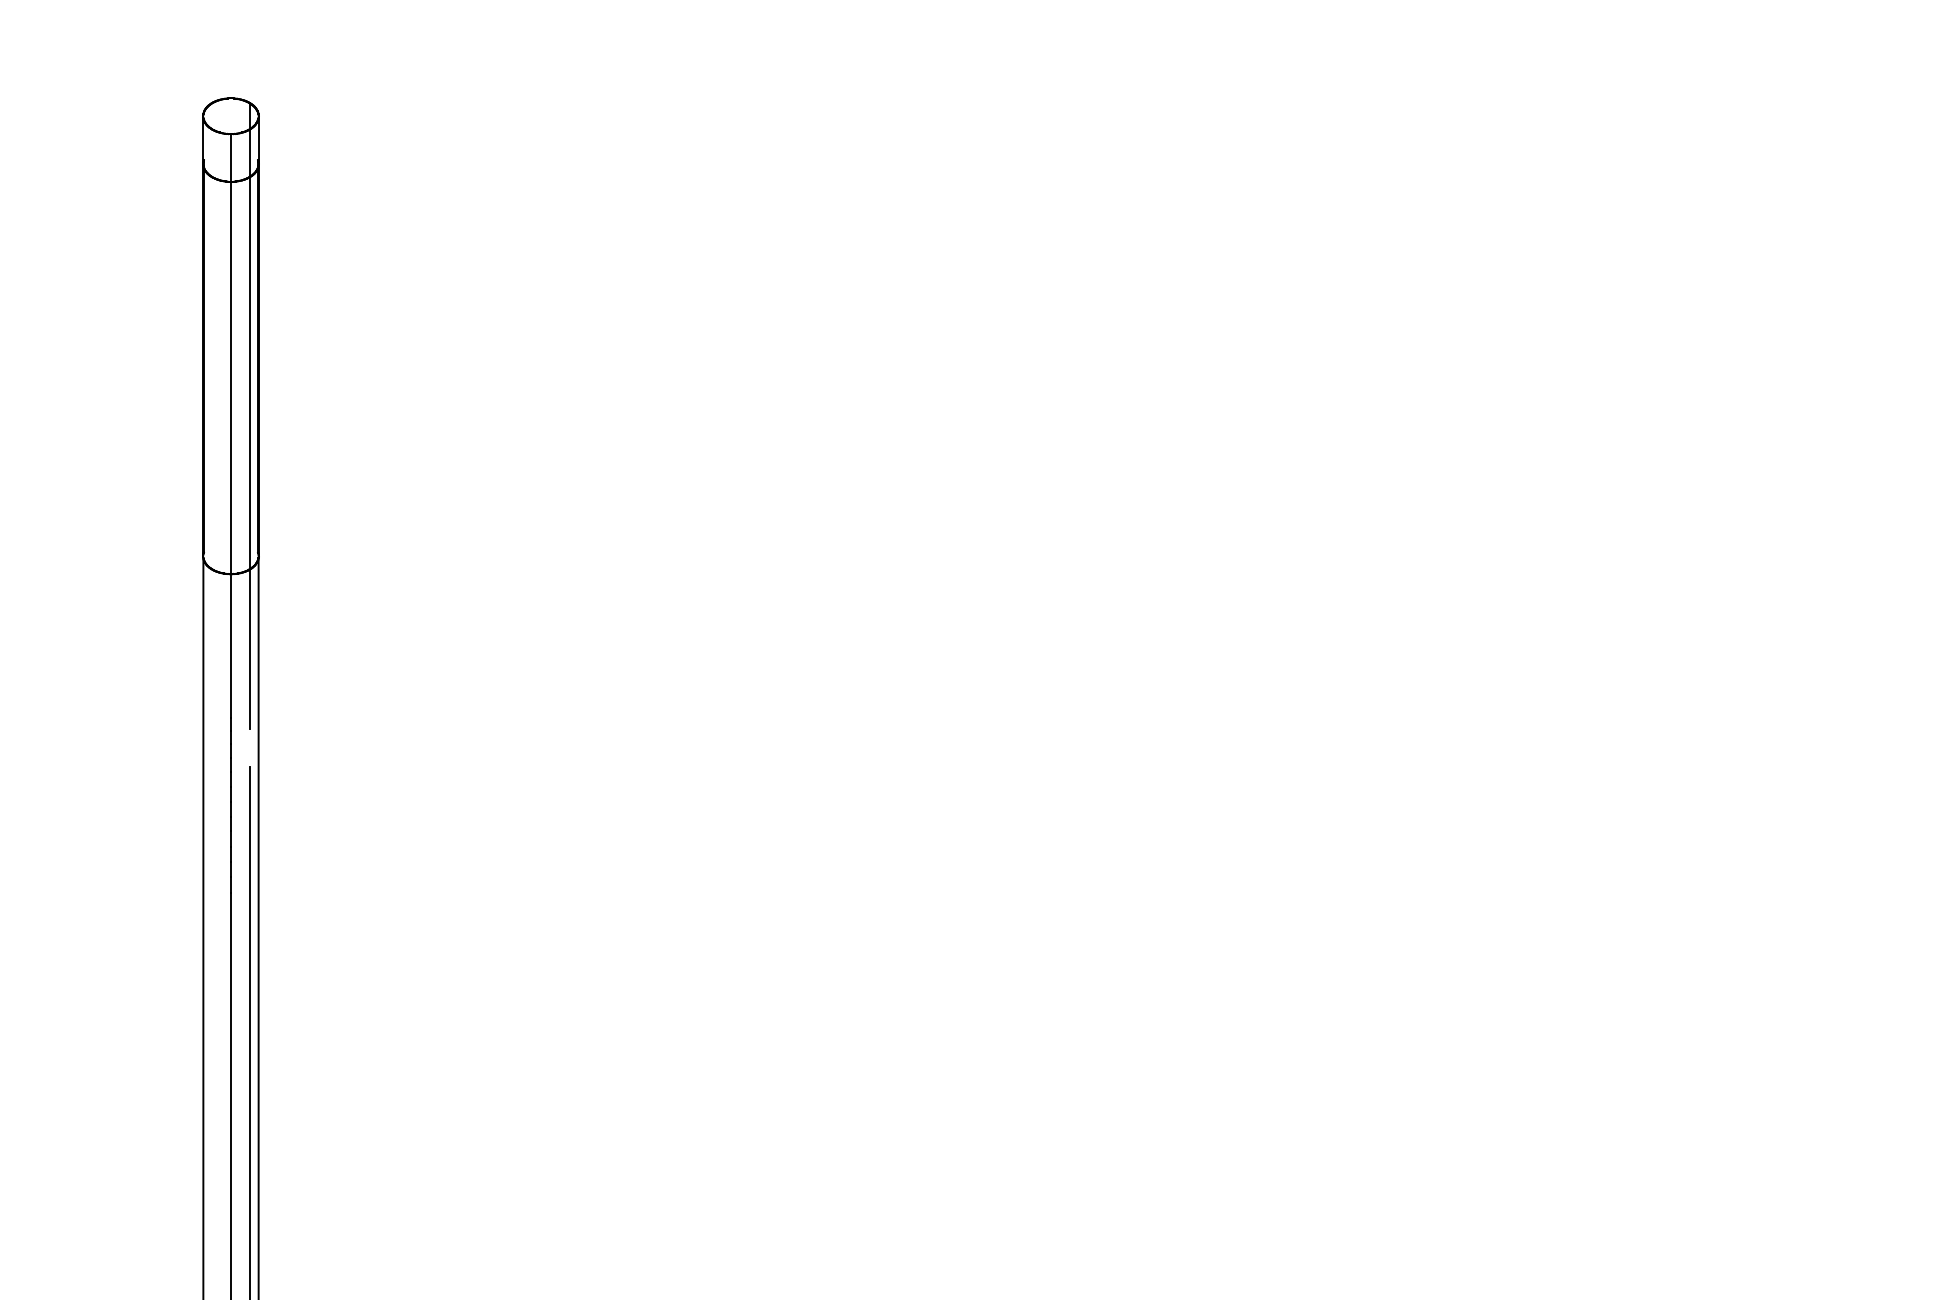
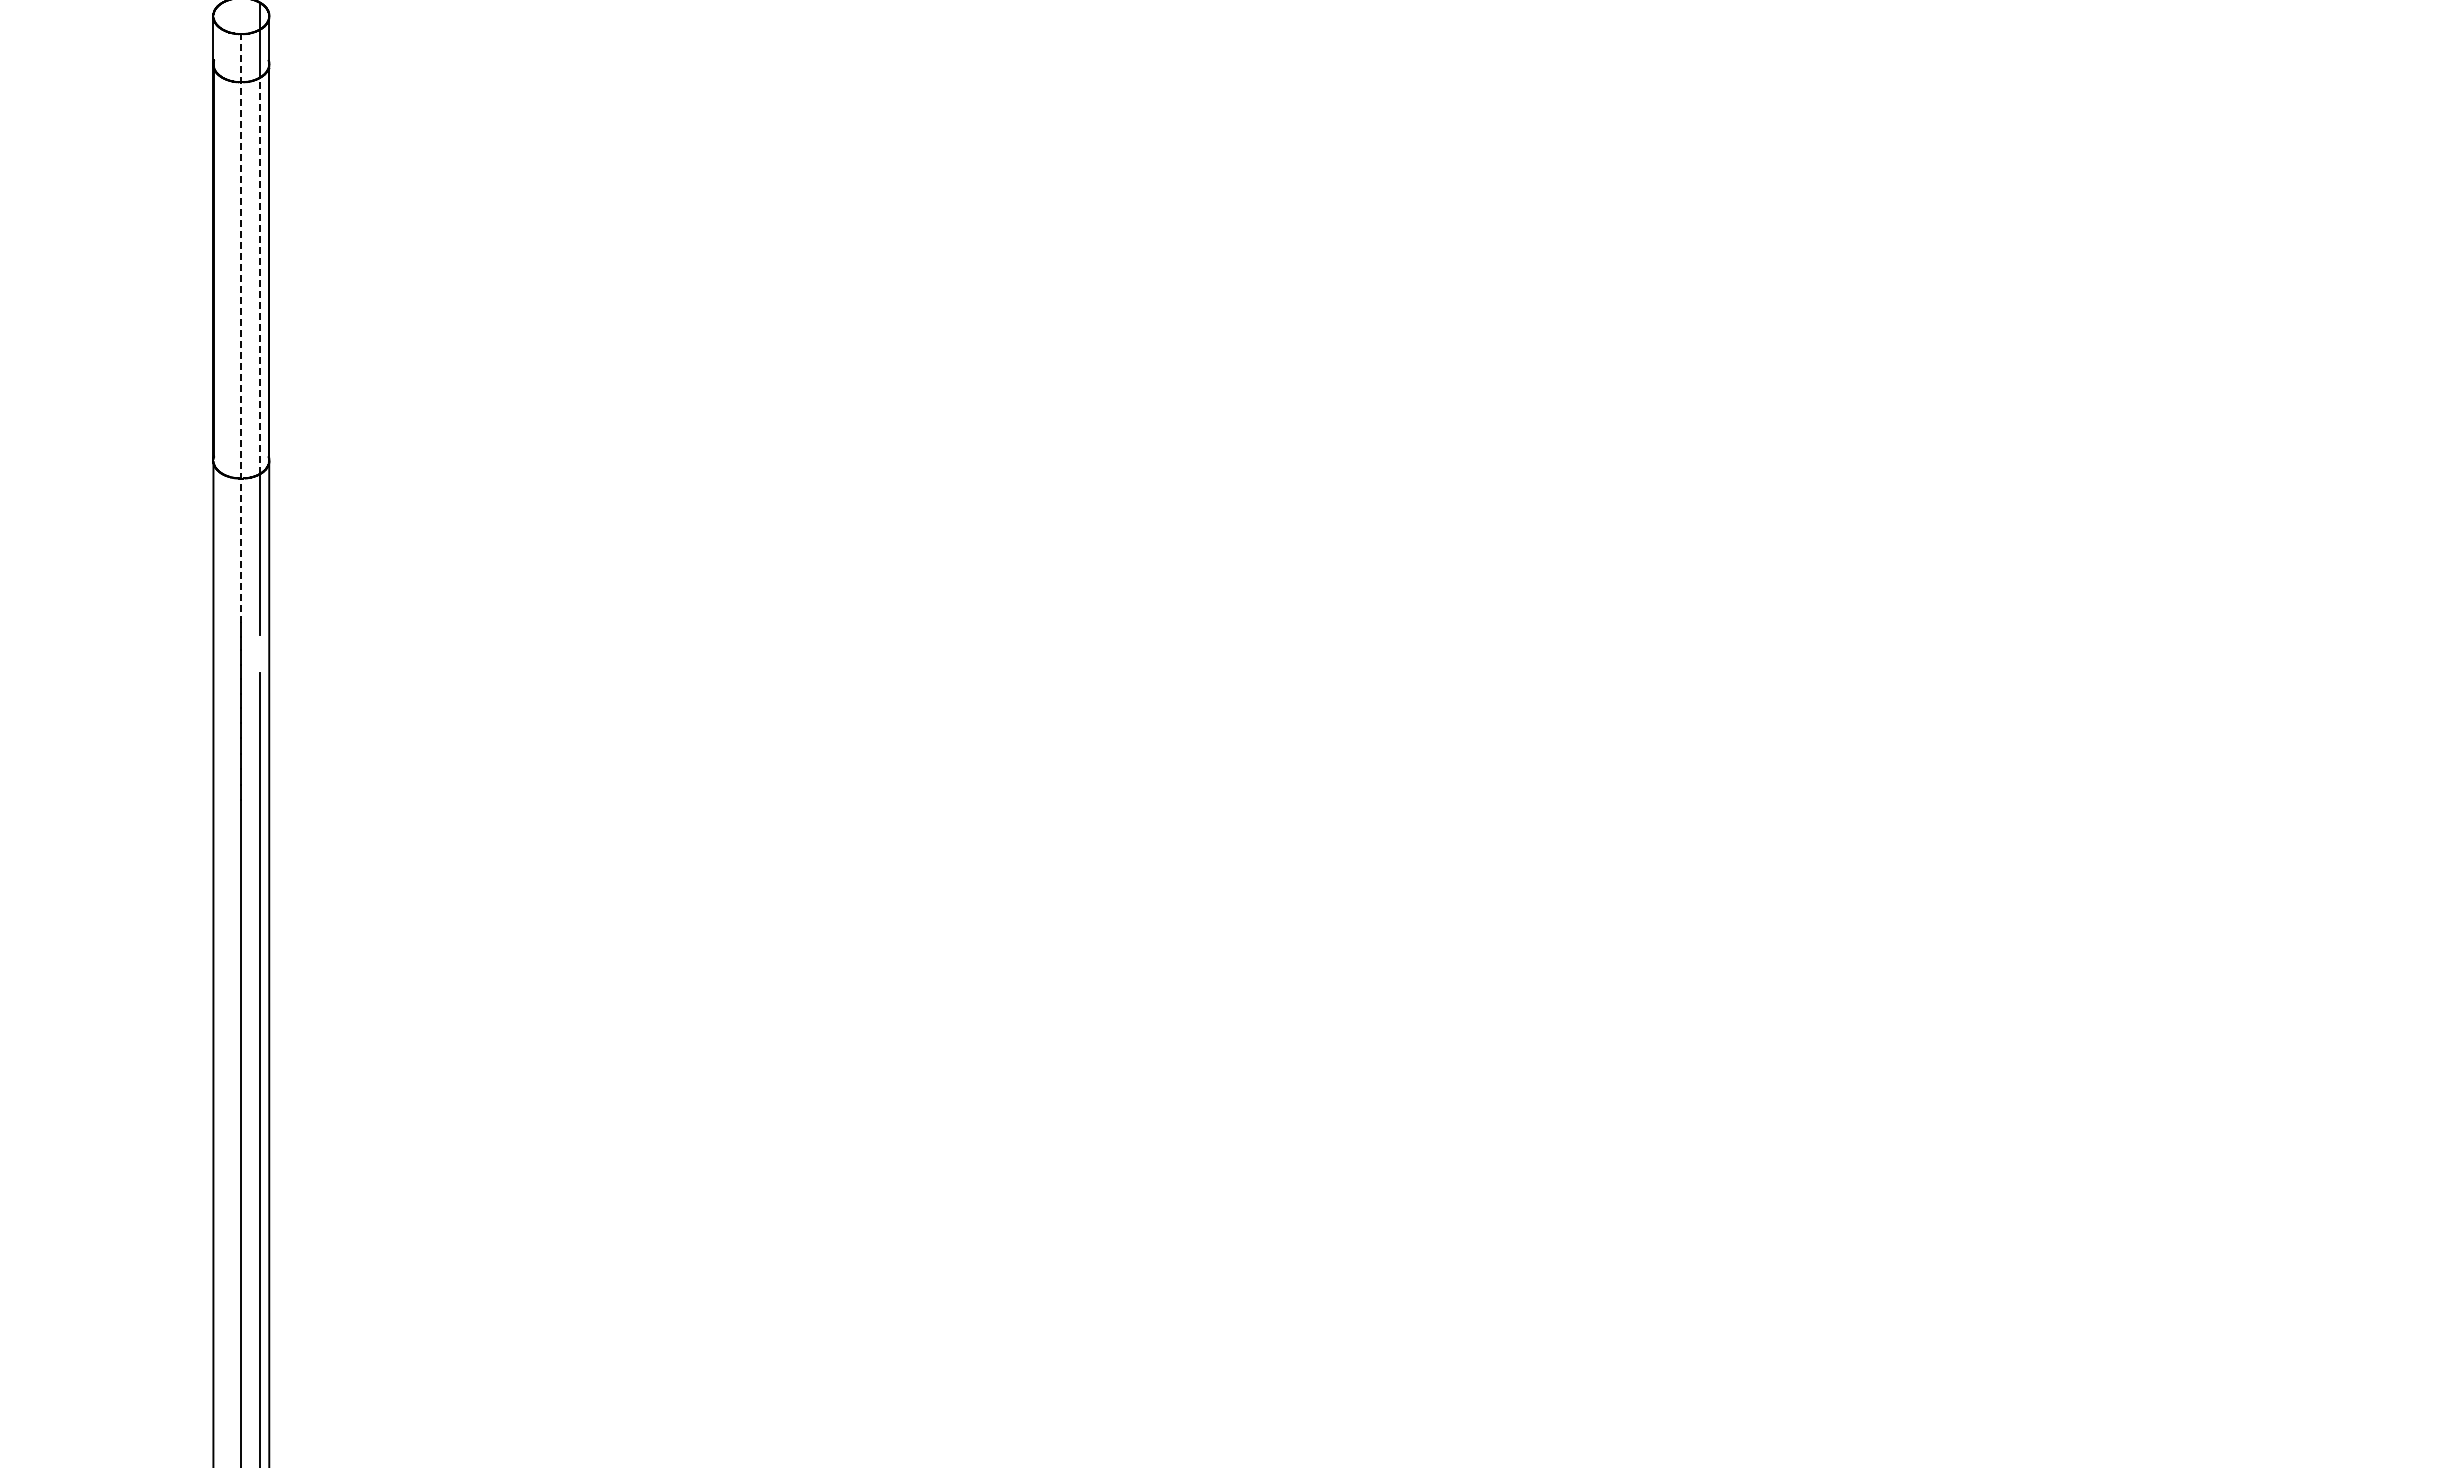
line: (249, 373) -> (260, 275), solid -> dashed
line: (231, 425) -> (241, 328), solid -> dashed

